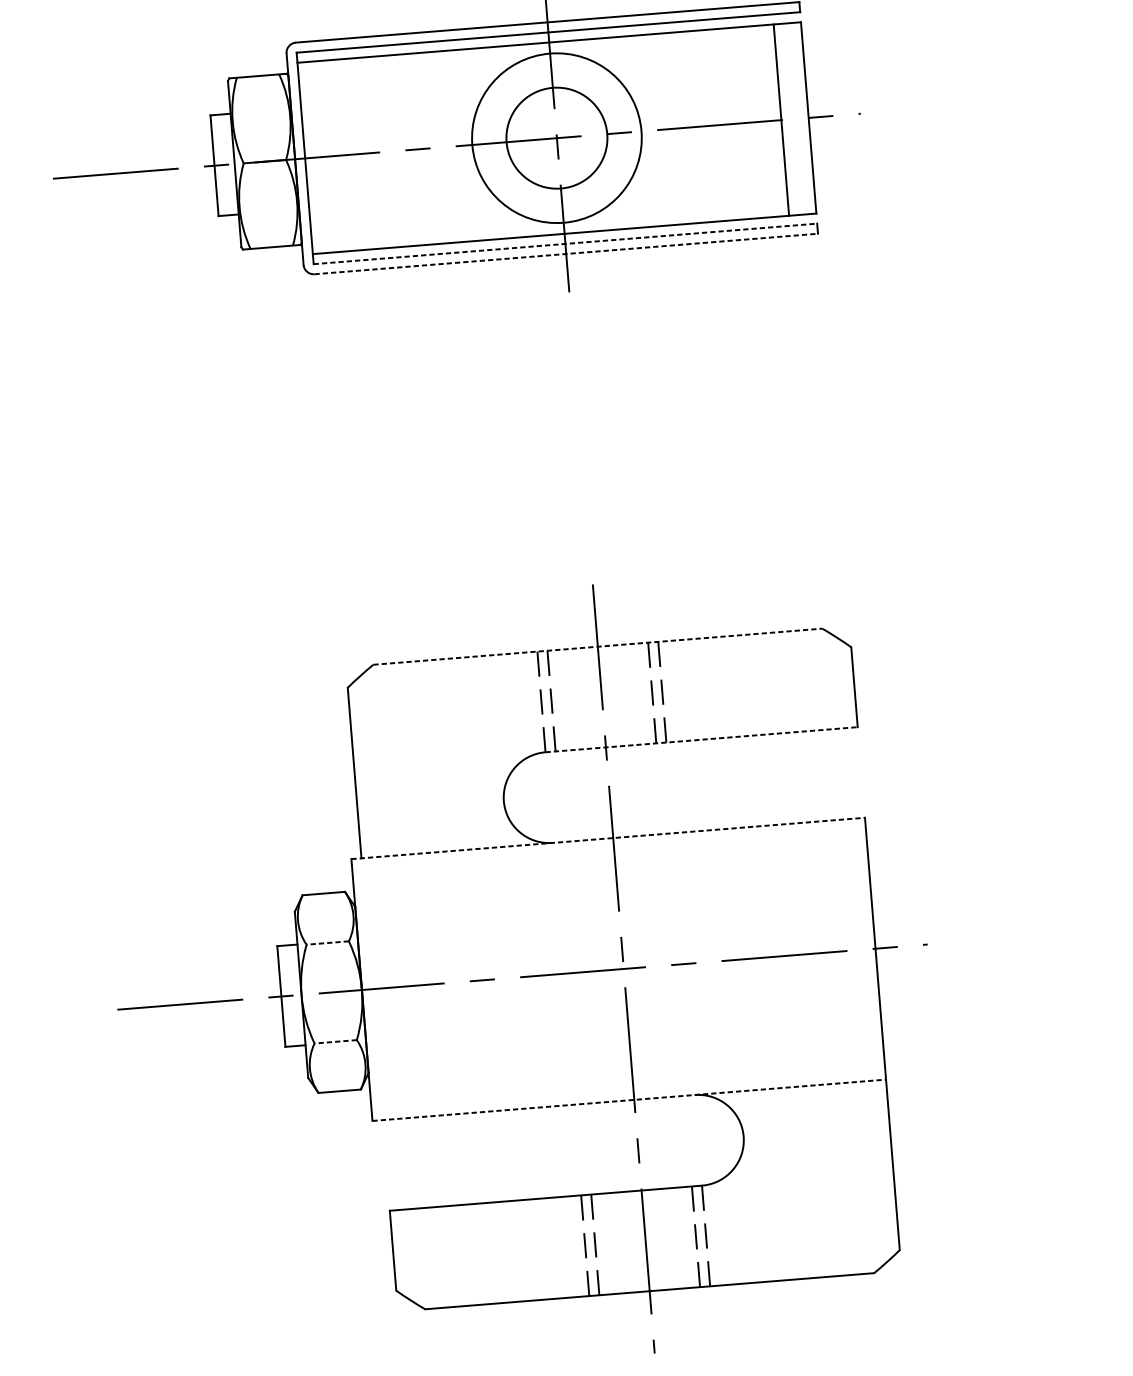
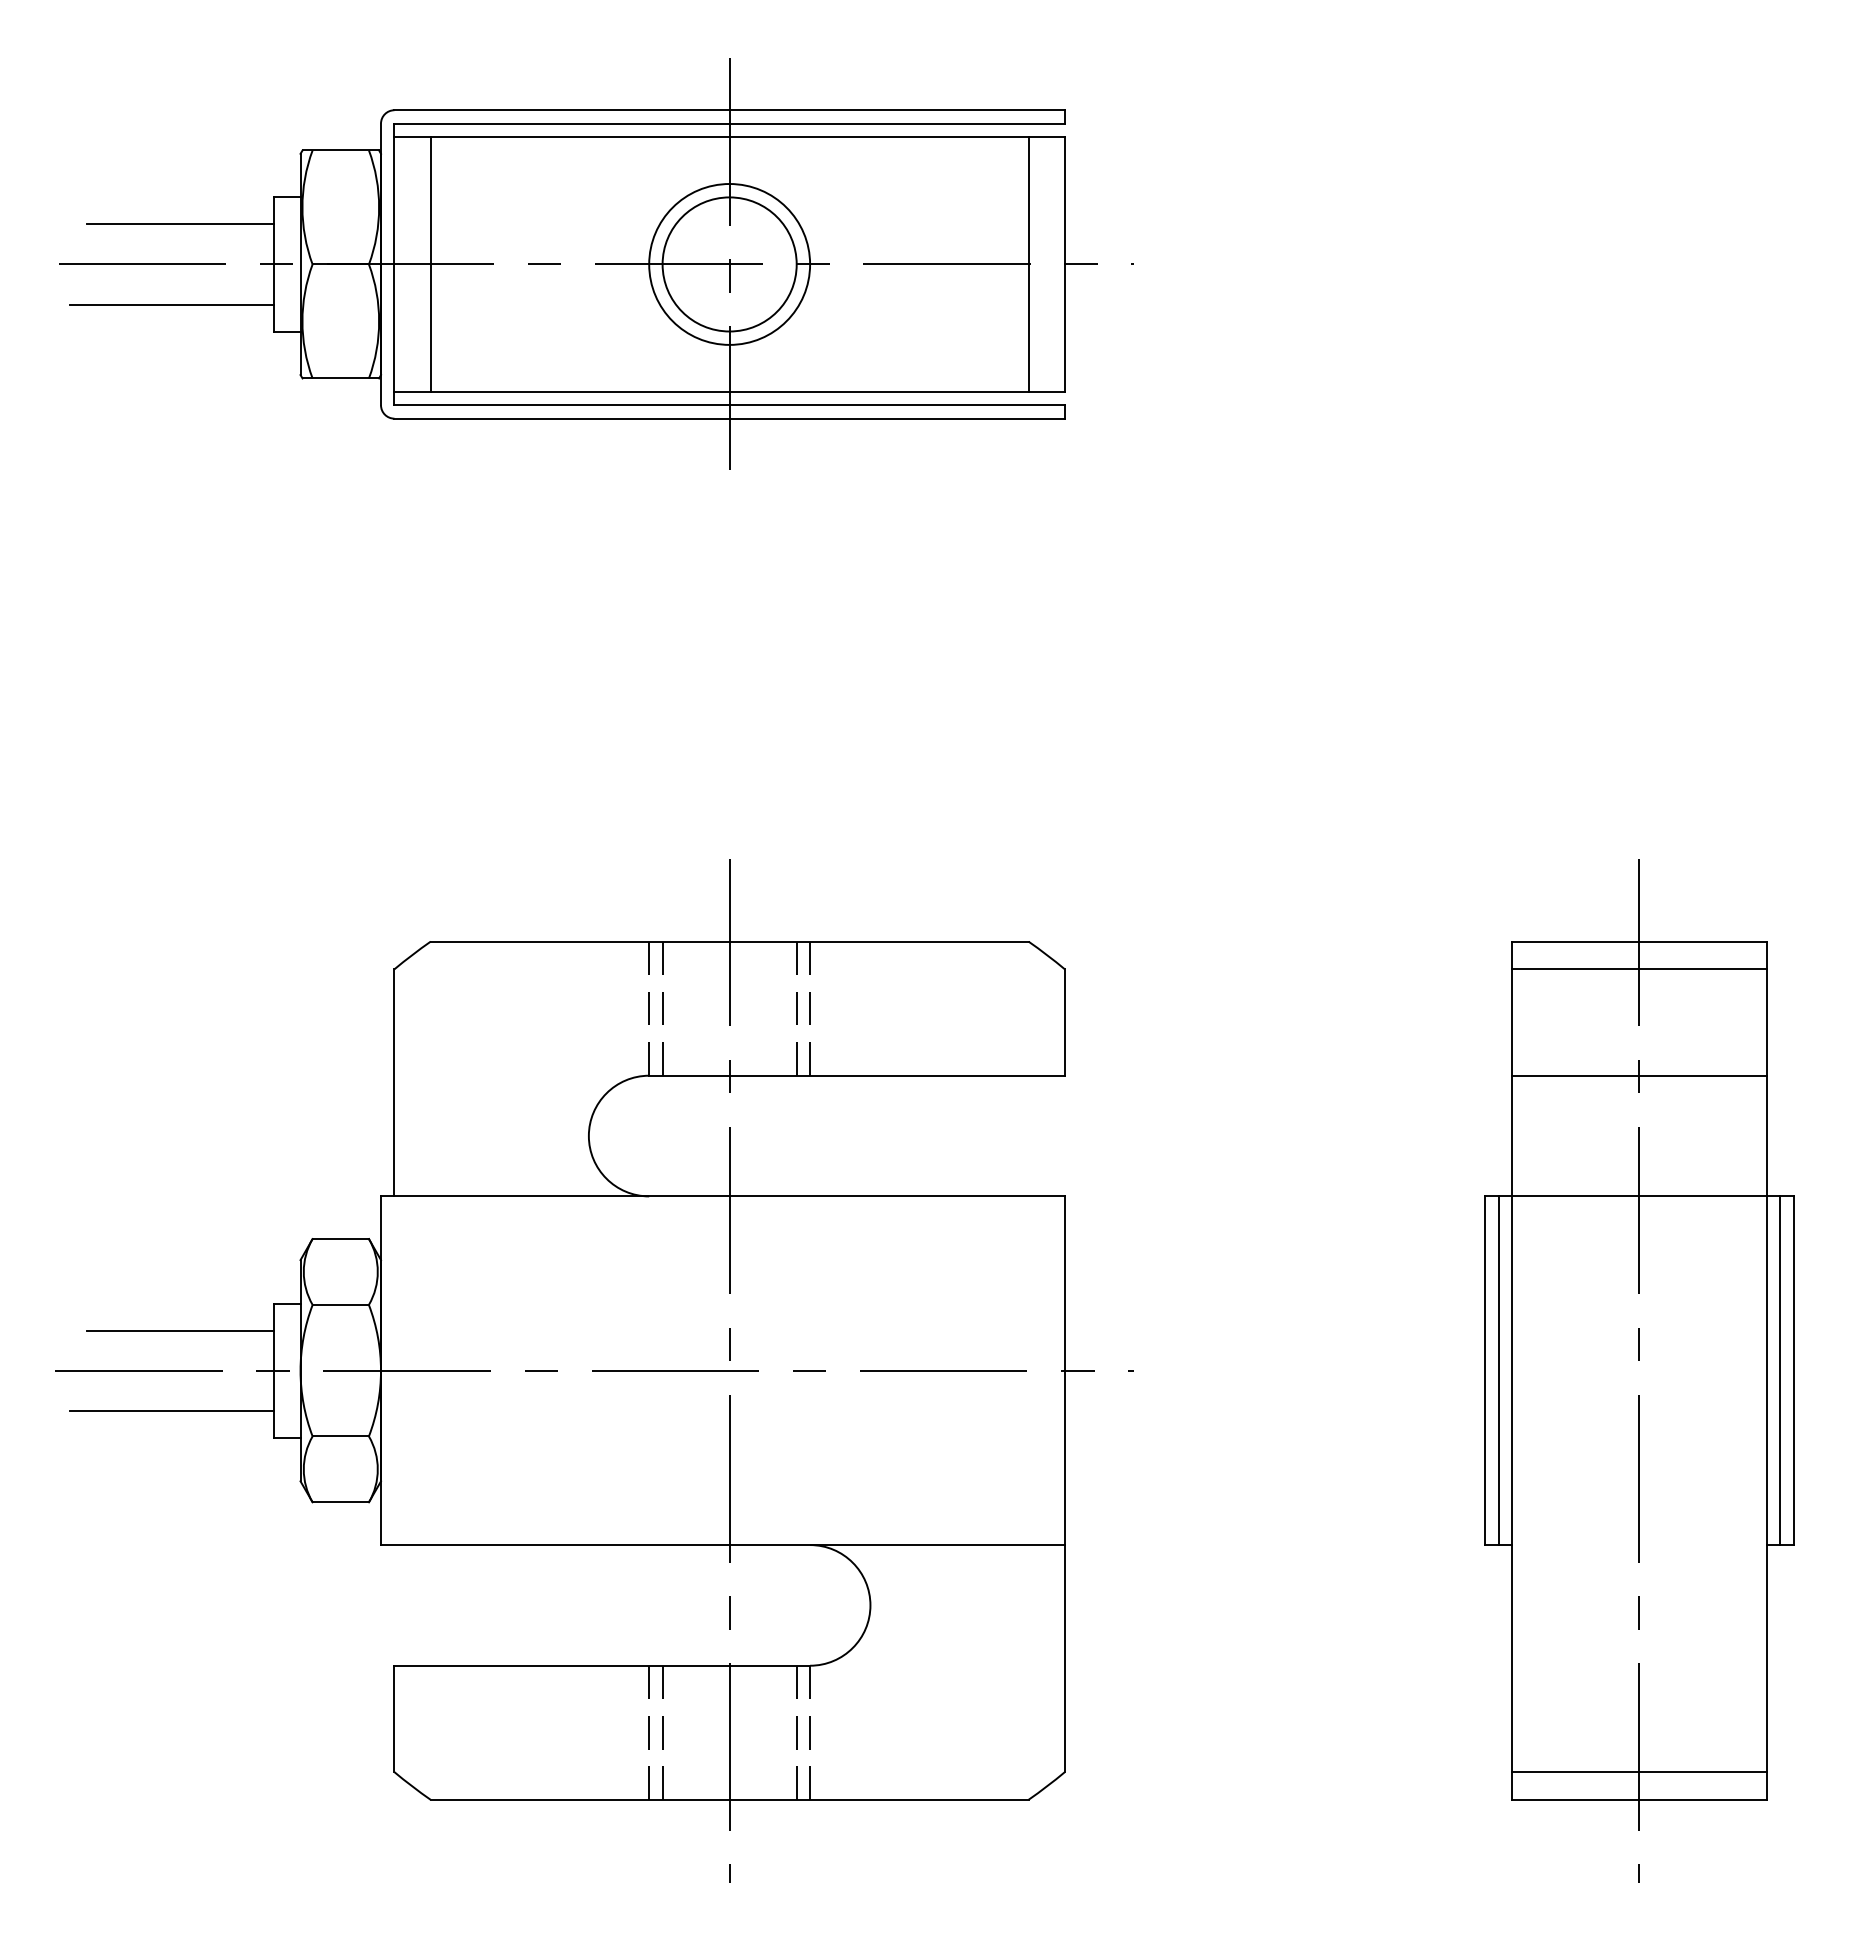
circle: (556, 138) -> (729, 264), size x0.71
line: (142, 141) -> (180, 224), added
line: (332, 156) -> (430, 264), added
line: (140, 201) -> (171, 304), added
line: (566, 244) -> (730, 405), dashed -> solid
line: (566, 253) -> (730, 418), dashed -> solid
line: (597, 646) -> (729, 941), dashed -> solid
line: (701, 739) -> (857, 1075), dashed -> solid
line: (607, 838) -> (722, 1196), dashed -> solid
line: (327, 942) -> (340, 1304), dashed -> solid
line: (208, 971) -> (180, 1330), added
line: (207, 1032) -> (171, 1410), added
line: (335, 1041) -> (340, 1436), dashed -> solid
line: (628, 1100) -> (722, 1545), dashed -> solid

